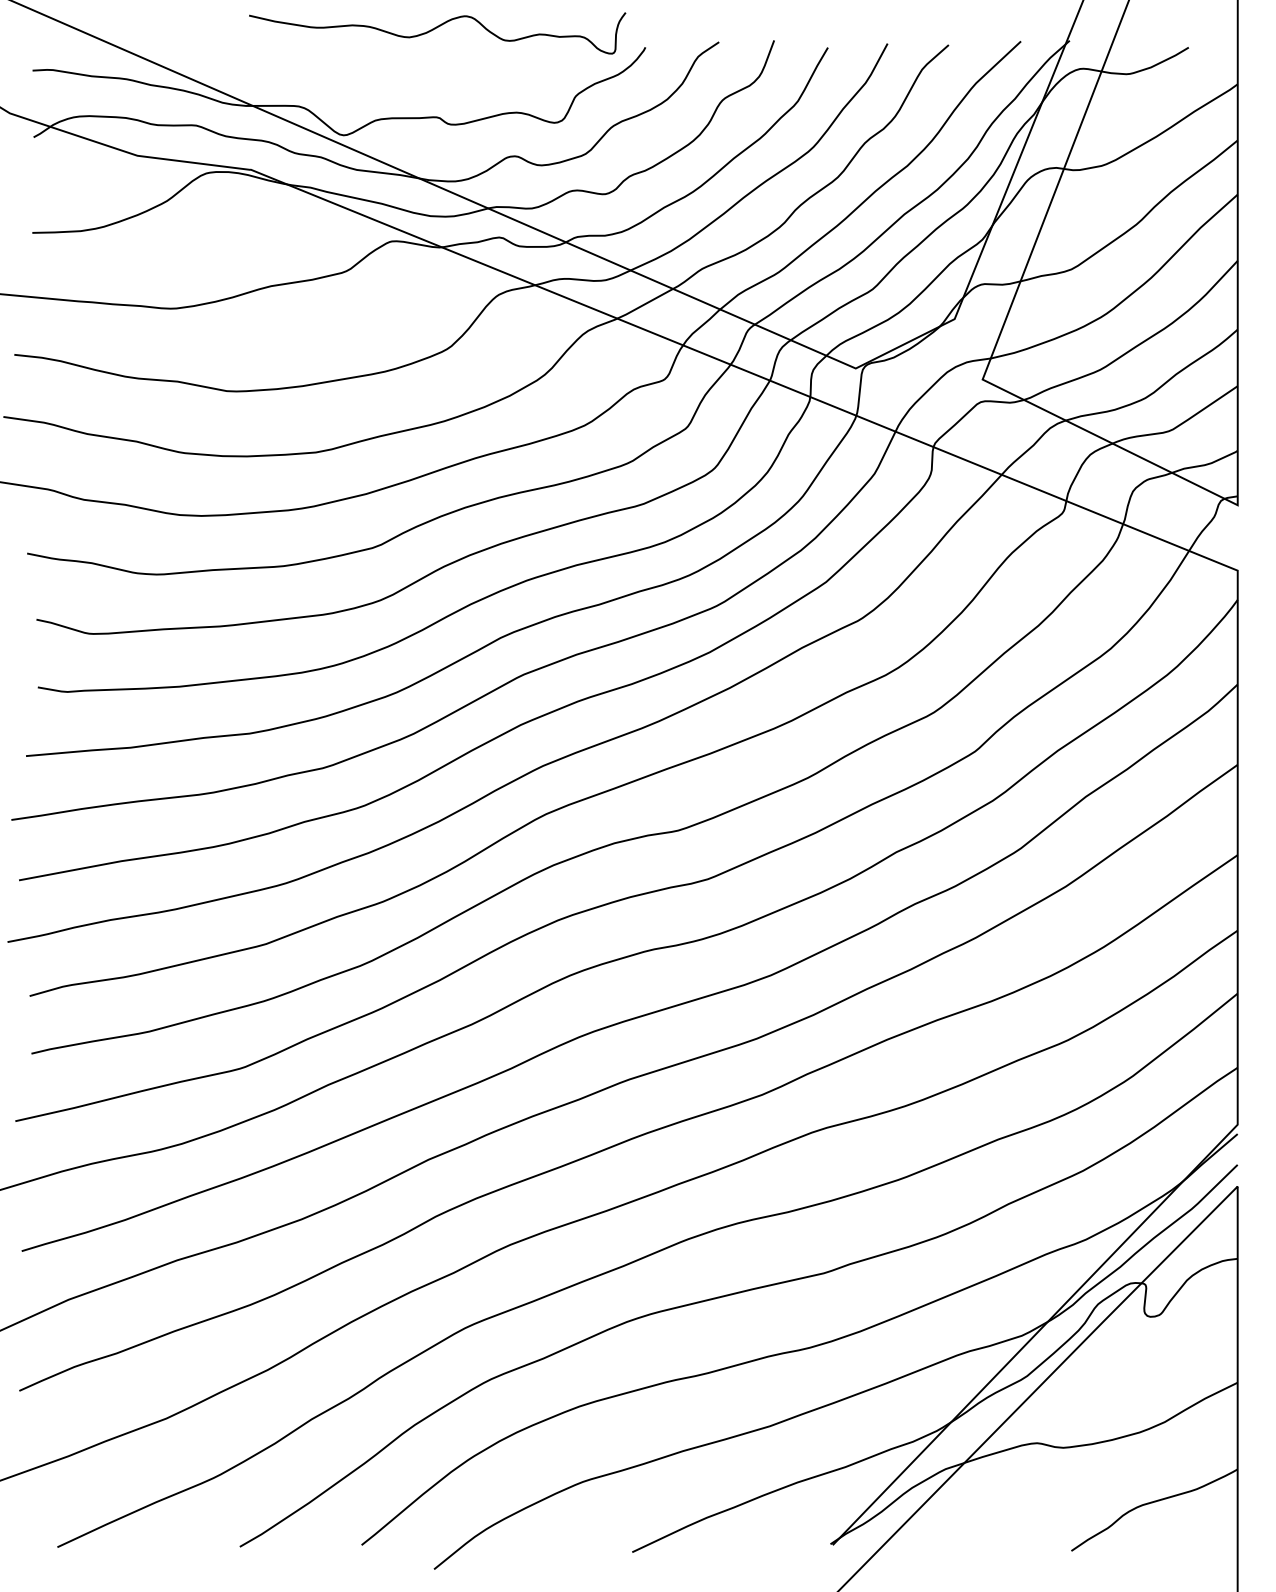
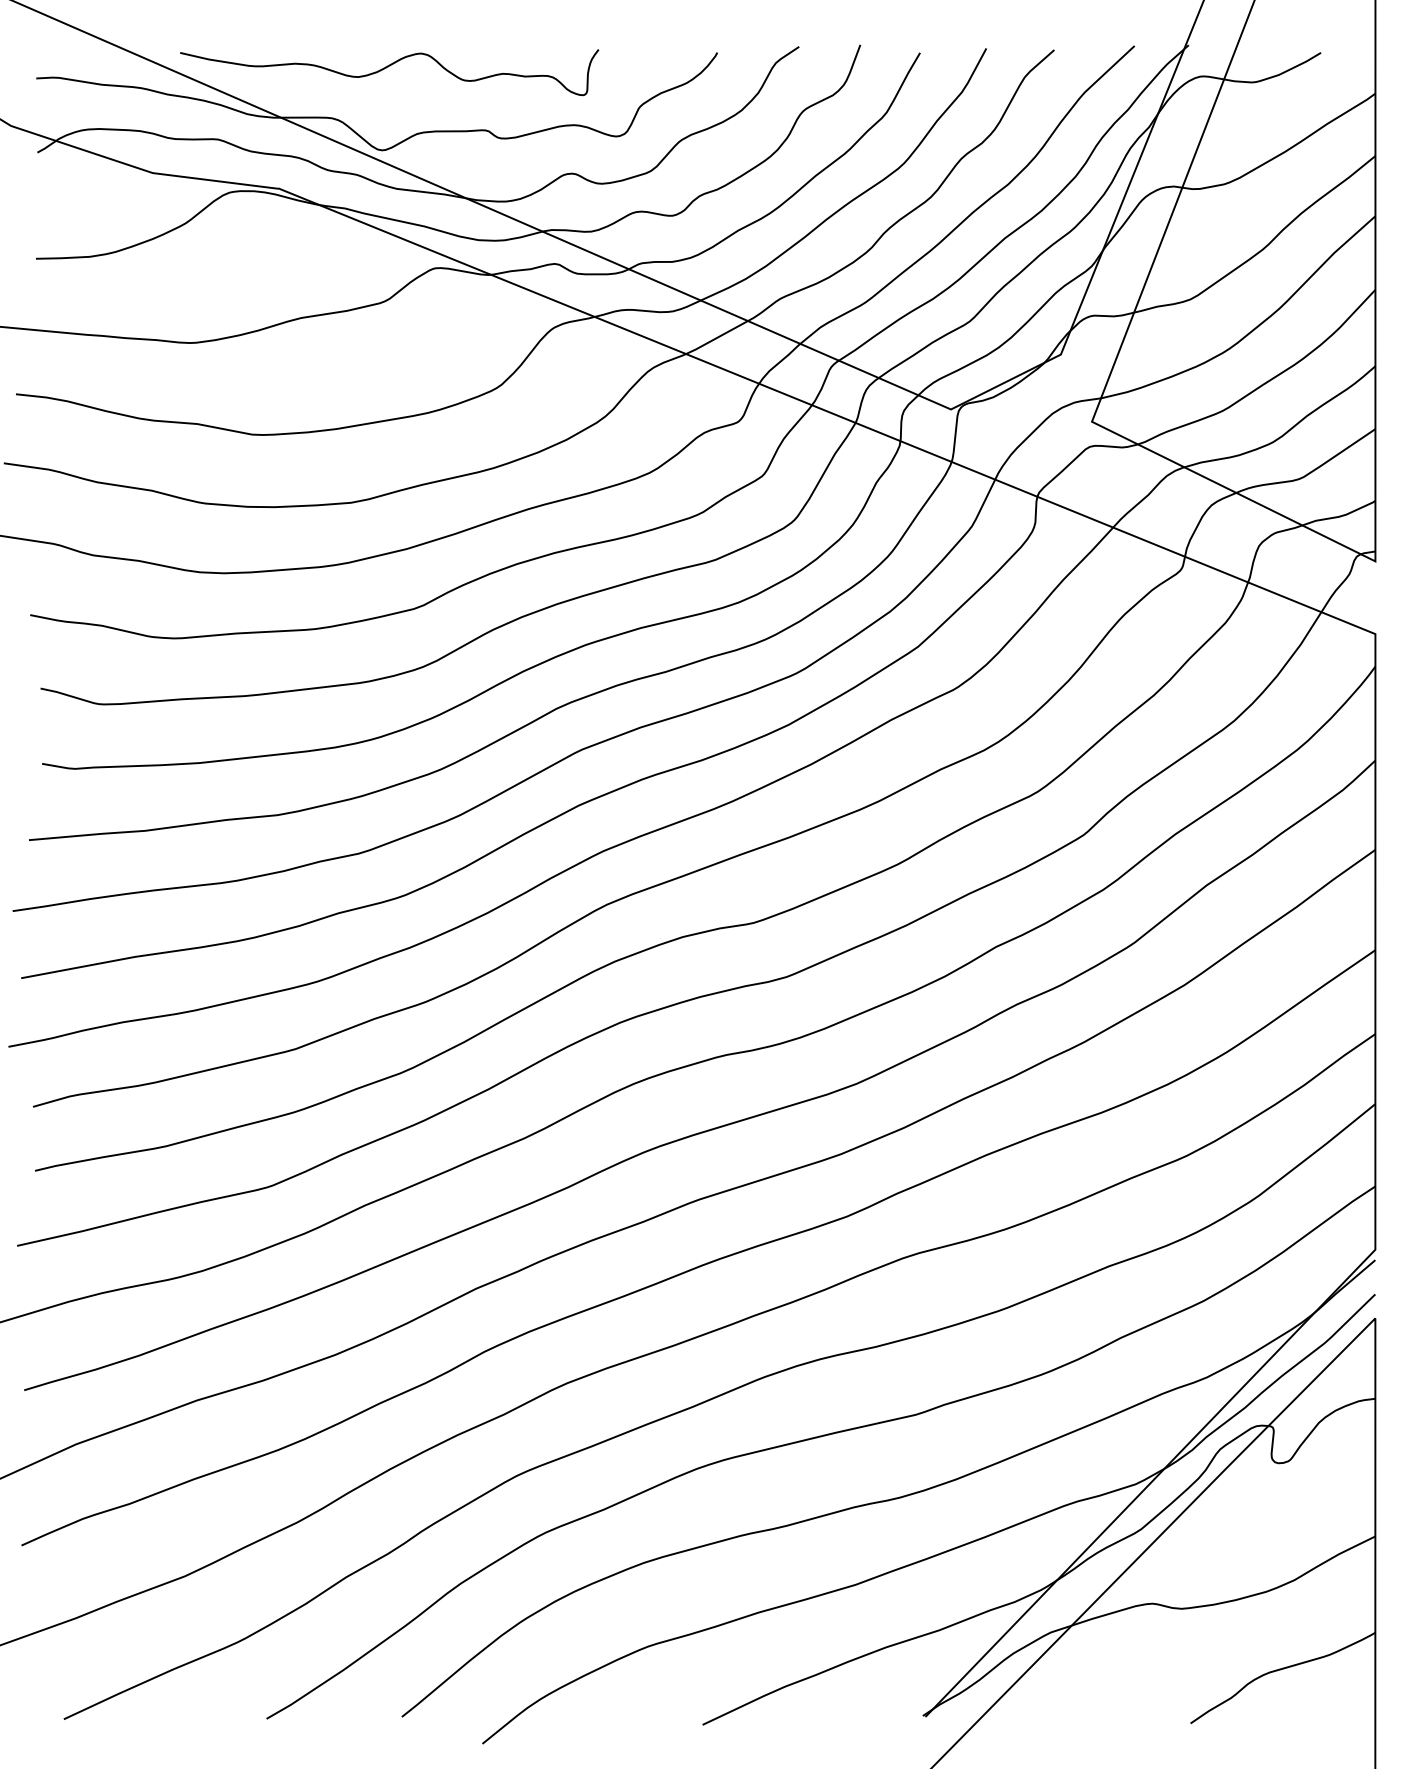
curve: (435, 29) -> (387, 68), moved

